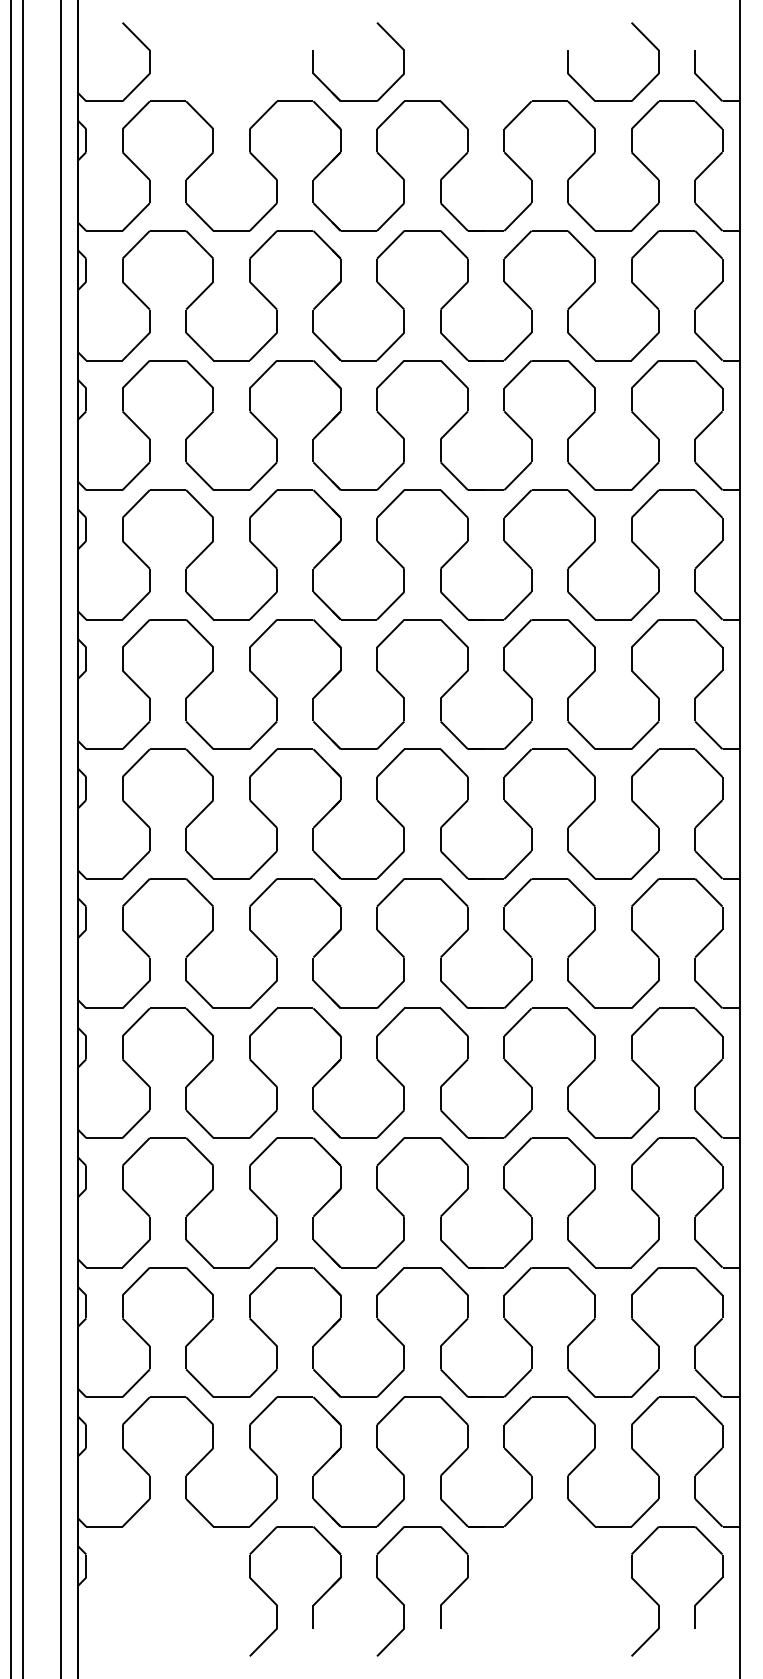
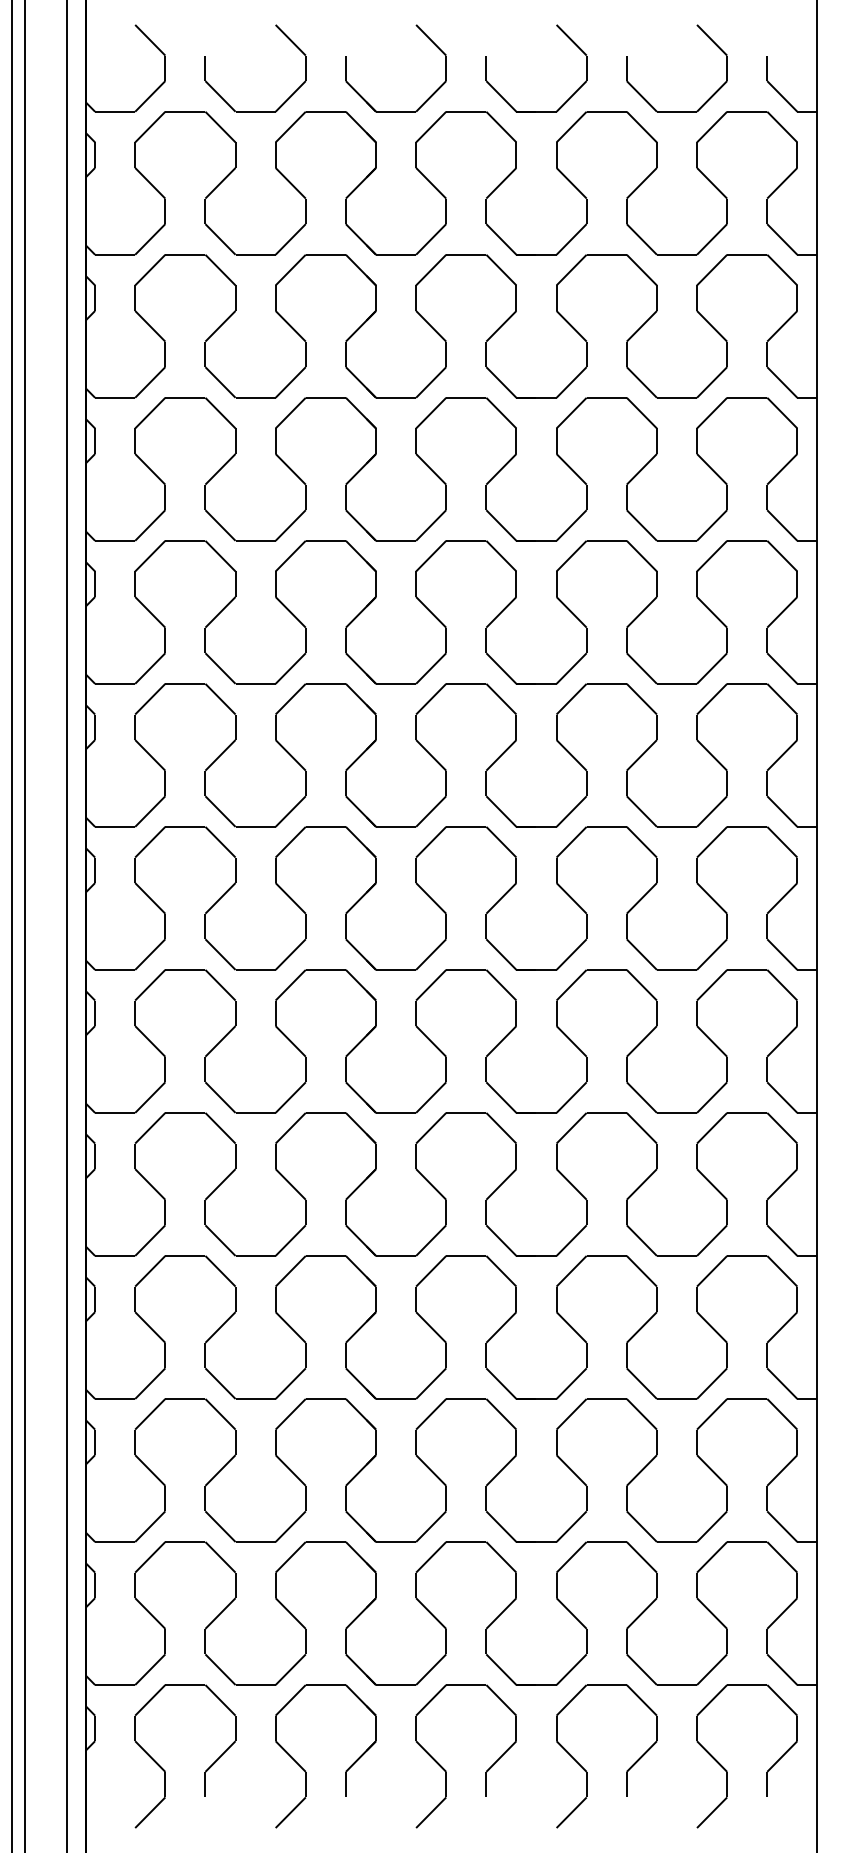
part: (231, 101) -> (255, 111), added
part: (486, 101) -> (536, 111), added
part: (150, 1604) -> (165, 1770), added
part: (532, 1605) -> (587, 1771), added

